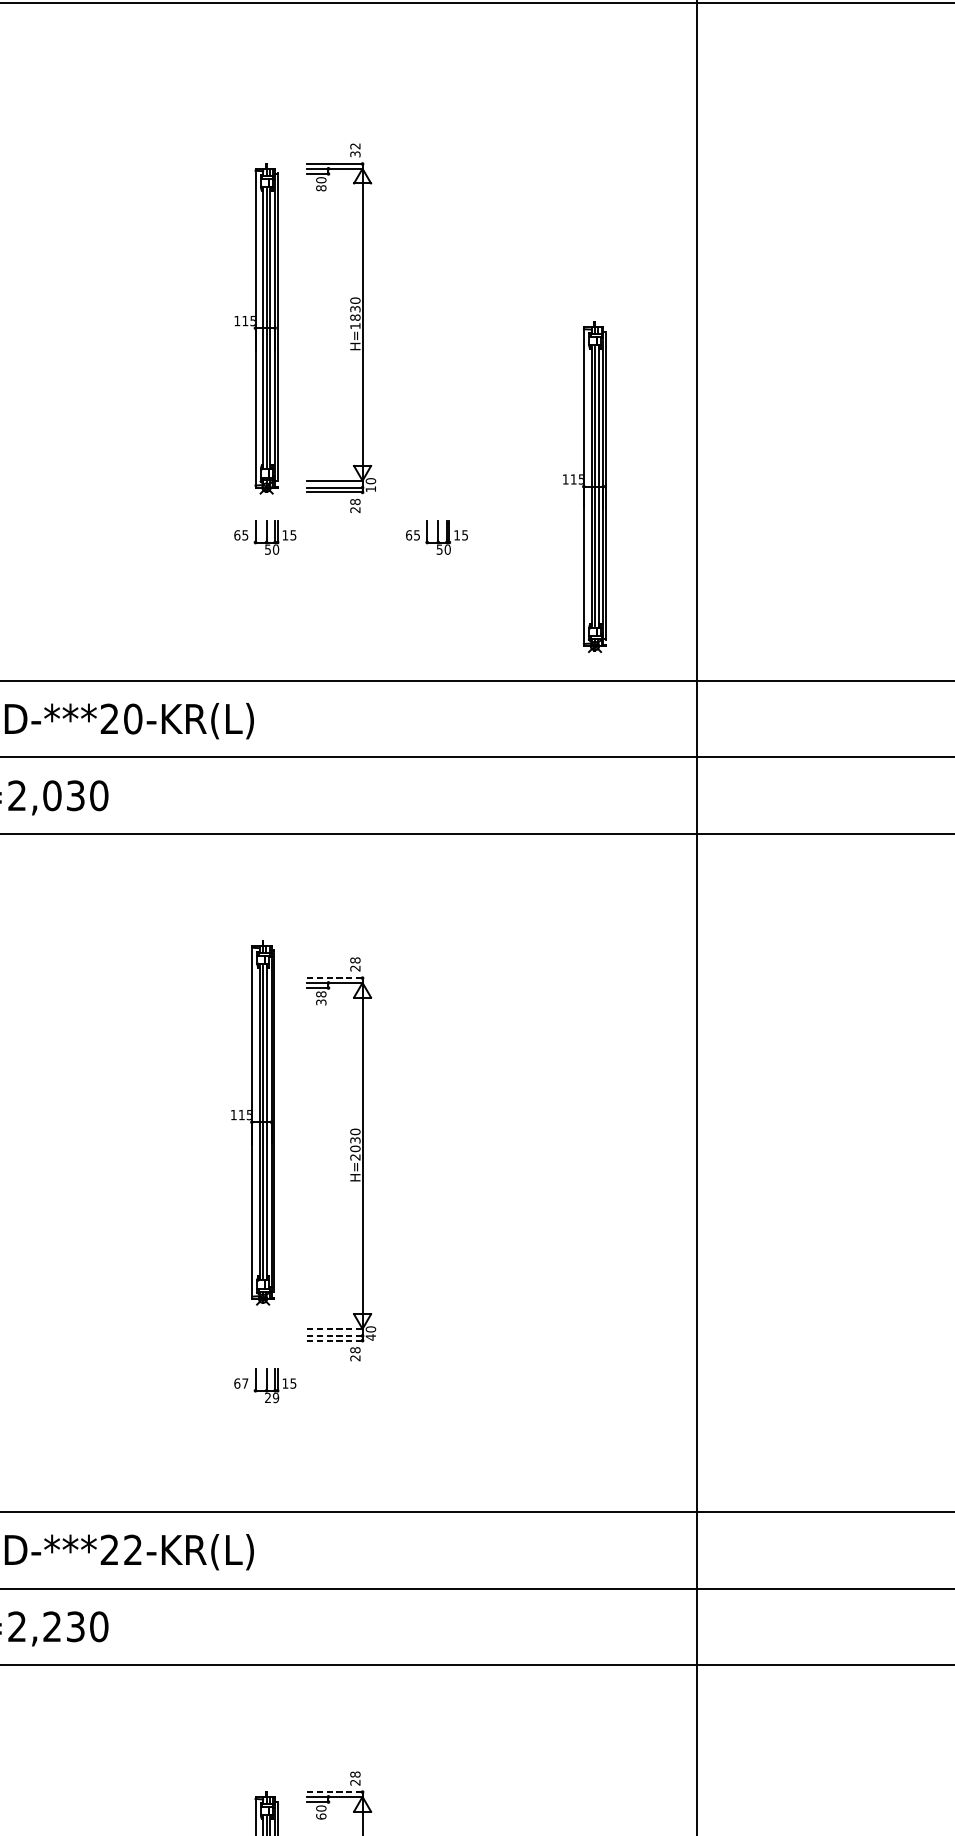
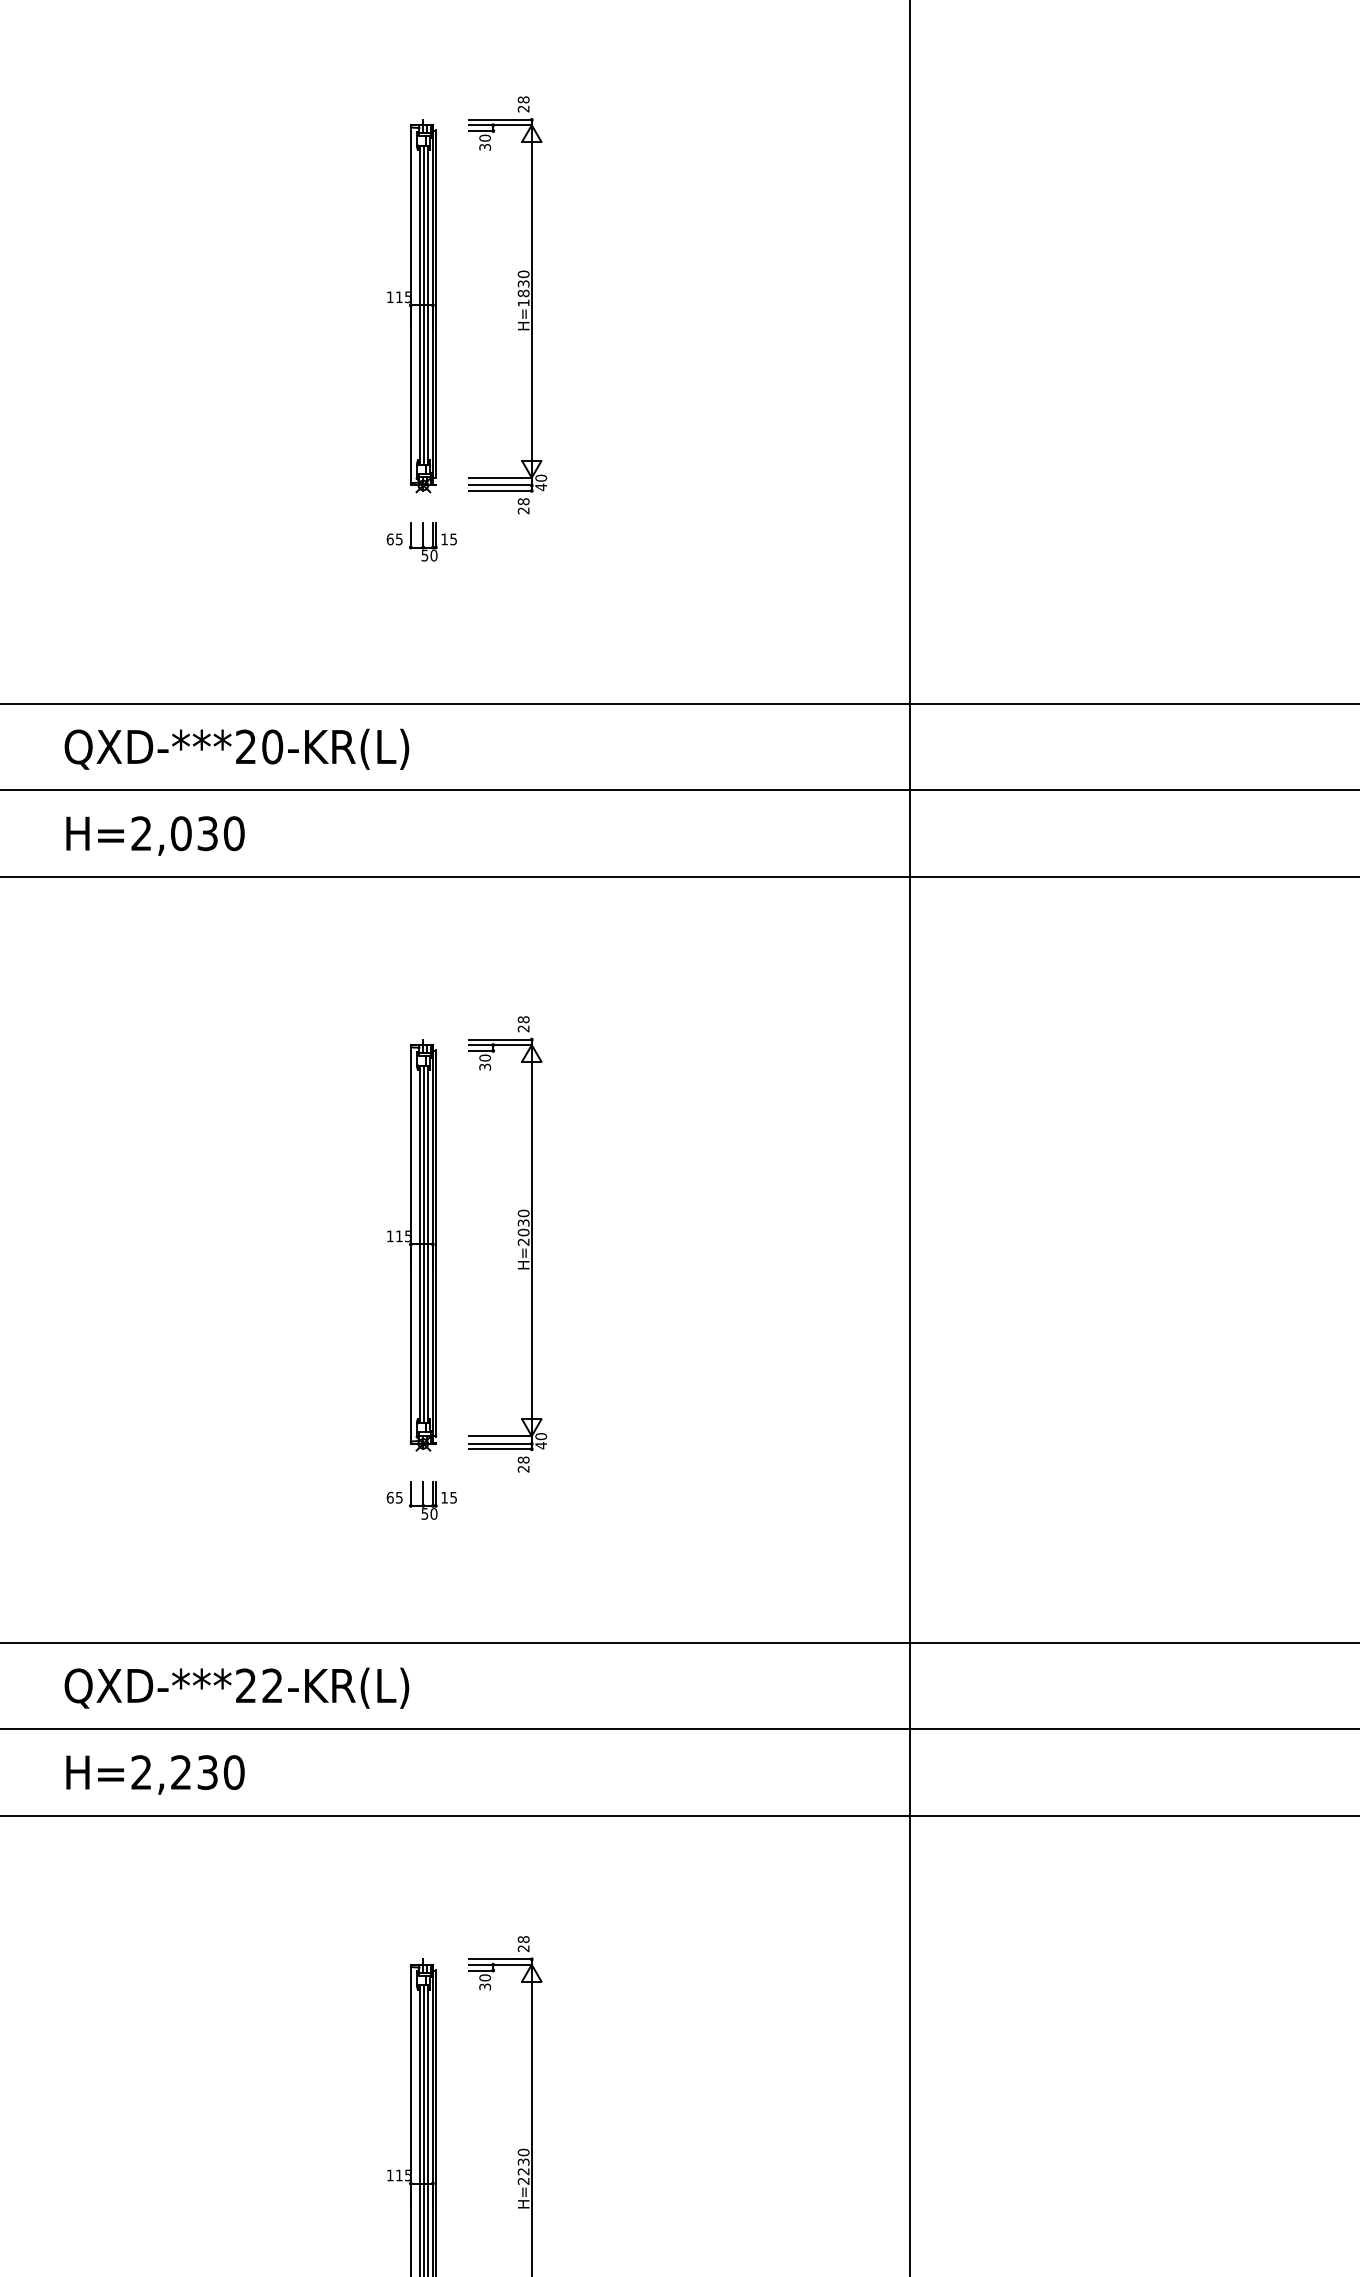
text: (355, 150) -> (523, 104), 32 -> 28
text: (321, 187) -> (485, 146), 80 -> 30
part: (584, 487) -> (782, 485), removed
text: (370, 489) -> (540, 487), 10 -> 40
part: (436, 537) -> (615, 541), removed
line: (334, 977) -> (500, 1039), dashed -> solid
text: (320, 993) -> (484, 1057), 38 -> 30
part: (252, 1123) -> (411, 1245), moved
line: (334, 1329) -> (500, 1436), dashed -> solid
line: (334, 1335) -> (500, 1443), dashed -> solid
line: (334, 1340) -> (500, 1449), dashed -> solid
text: (245, 1383) -> (399, 1497), 67 -> 65
text: (272, 1397) -> (429, 1513), 29 -> 50
line: (334, 1792) -> (500, 1959), dashed -> solid
text: (321, 1816) -> (485, 1986), 60 -> 30

